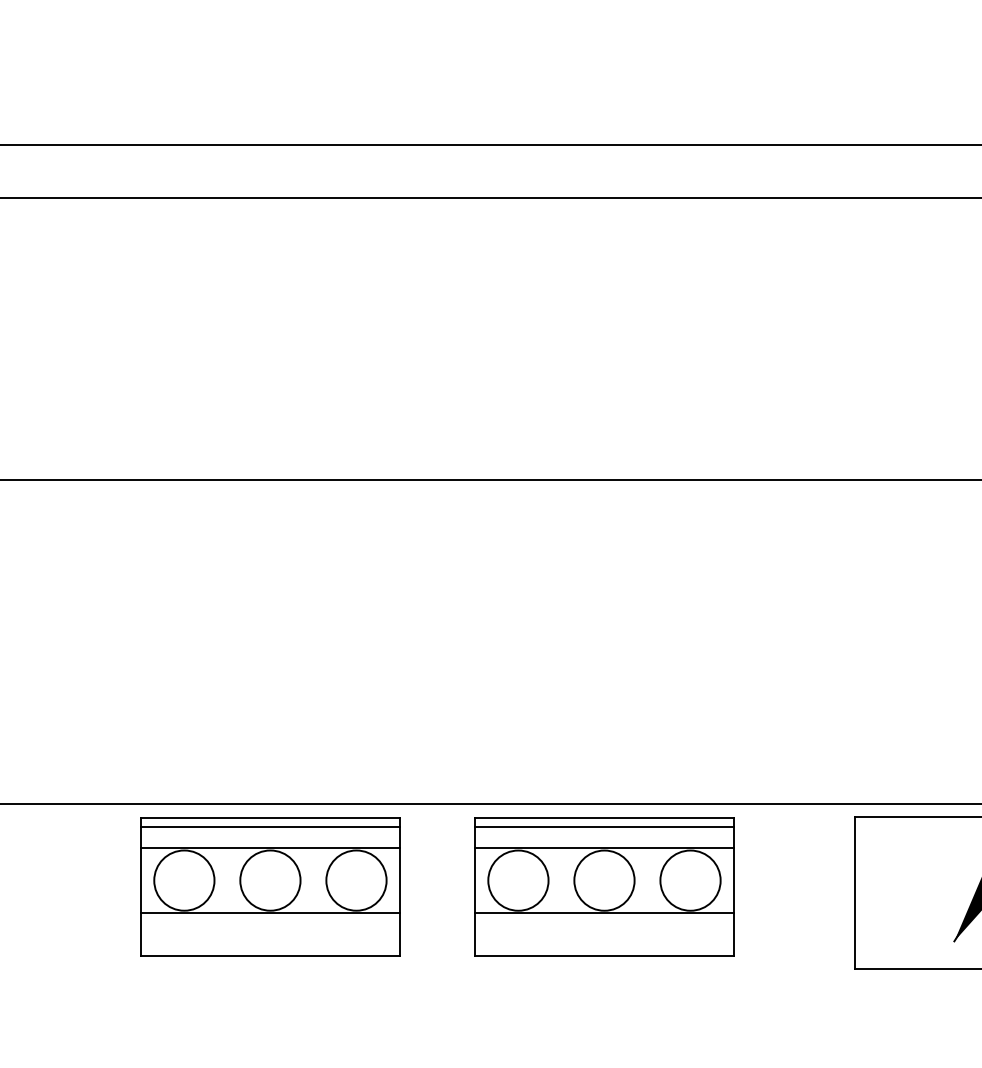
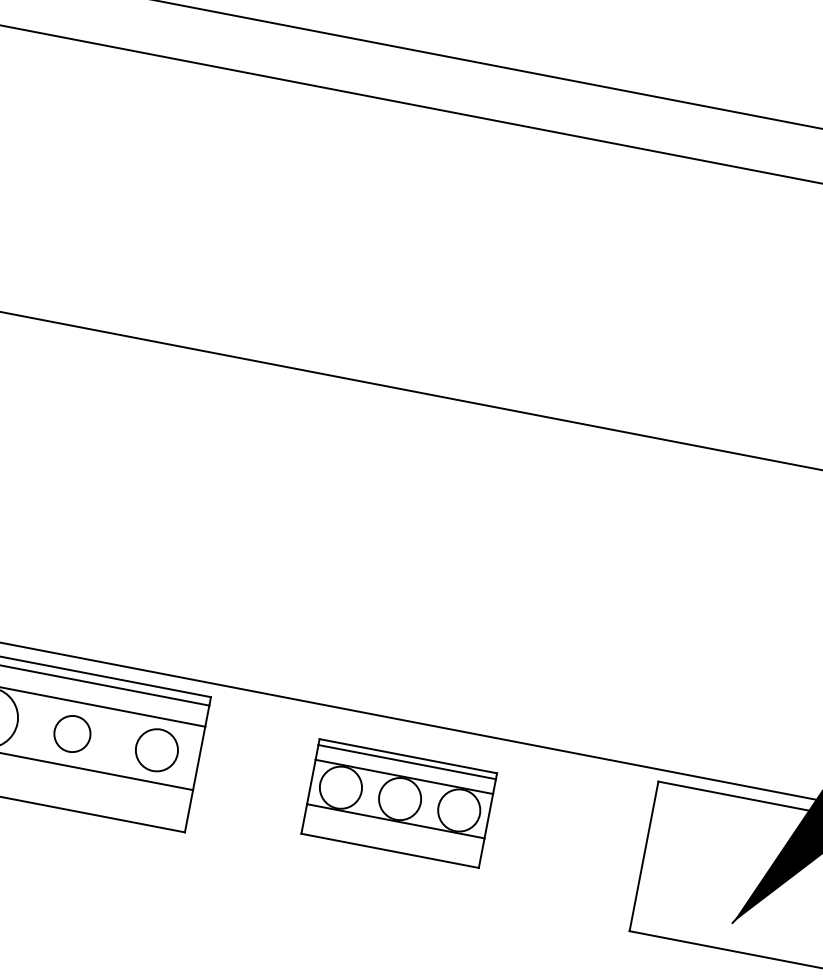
circle: (270, 880) -> (72, 733), size x0.6
circle: (356, 880) -> (156, 750), size x0.7
part: (604, 886) -> (399, 802), size x0.7

